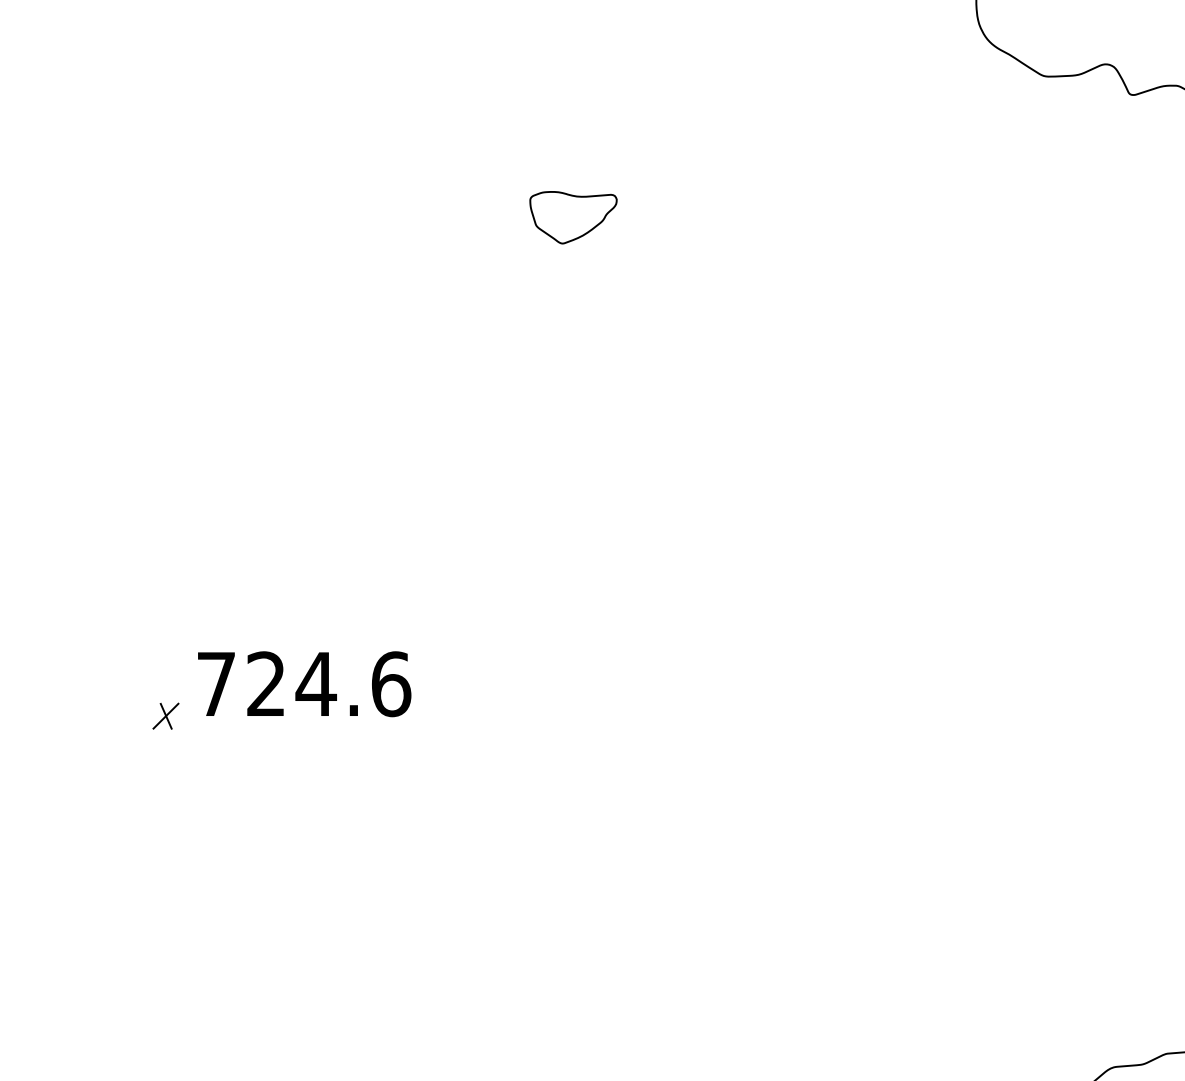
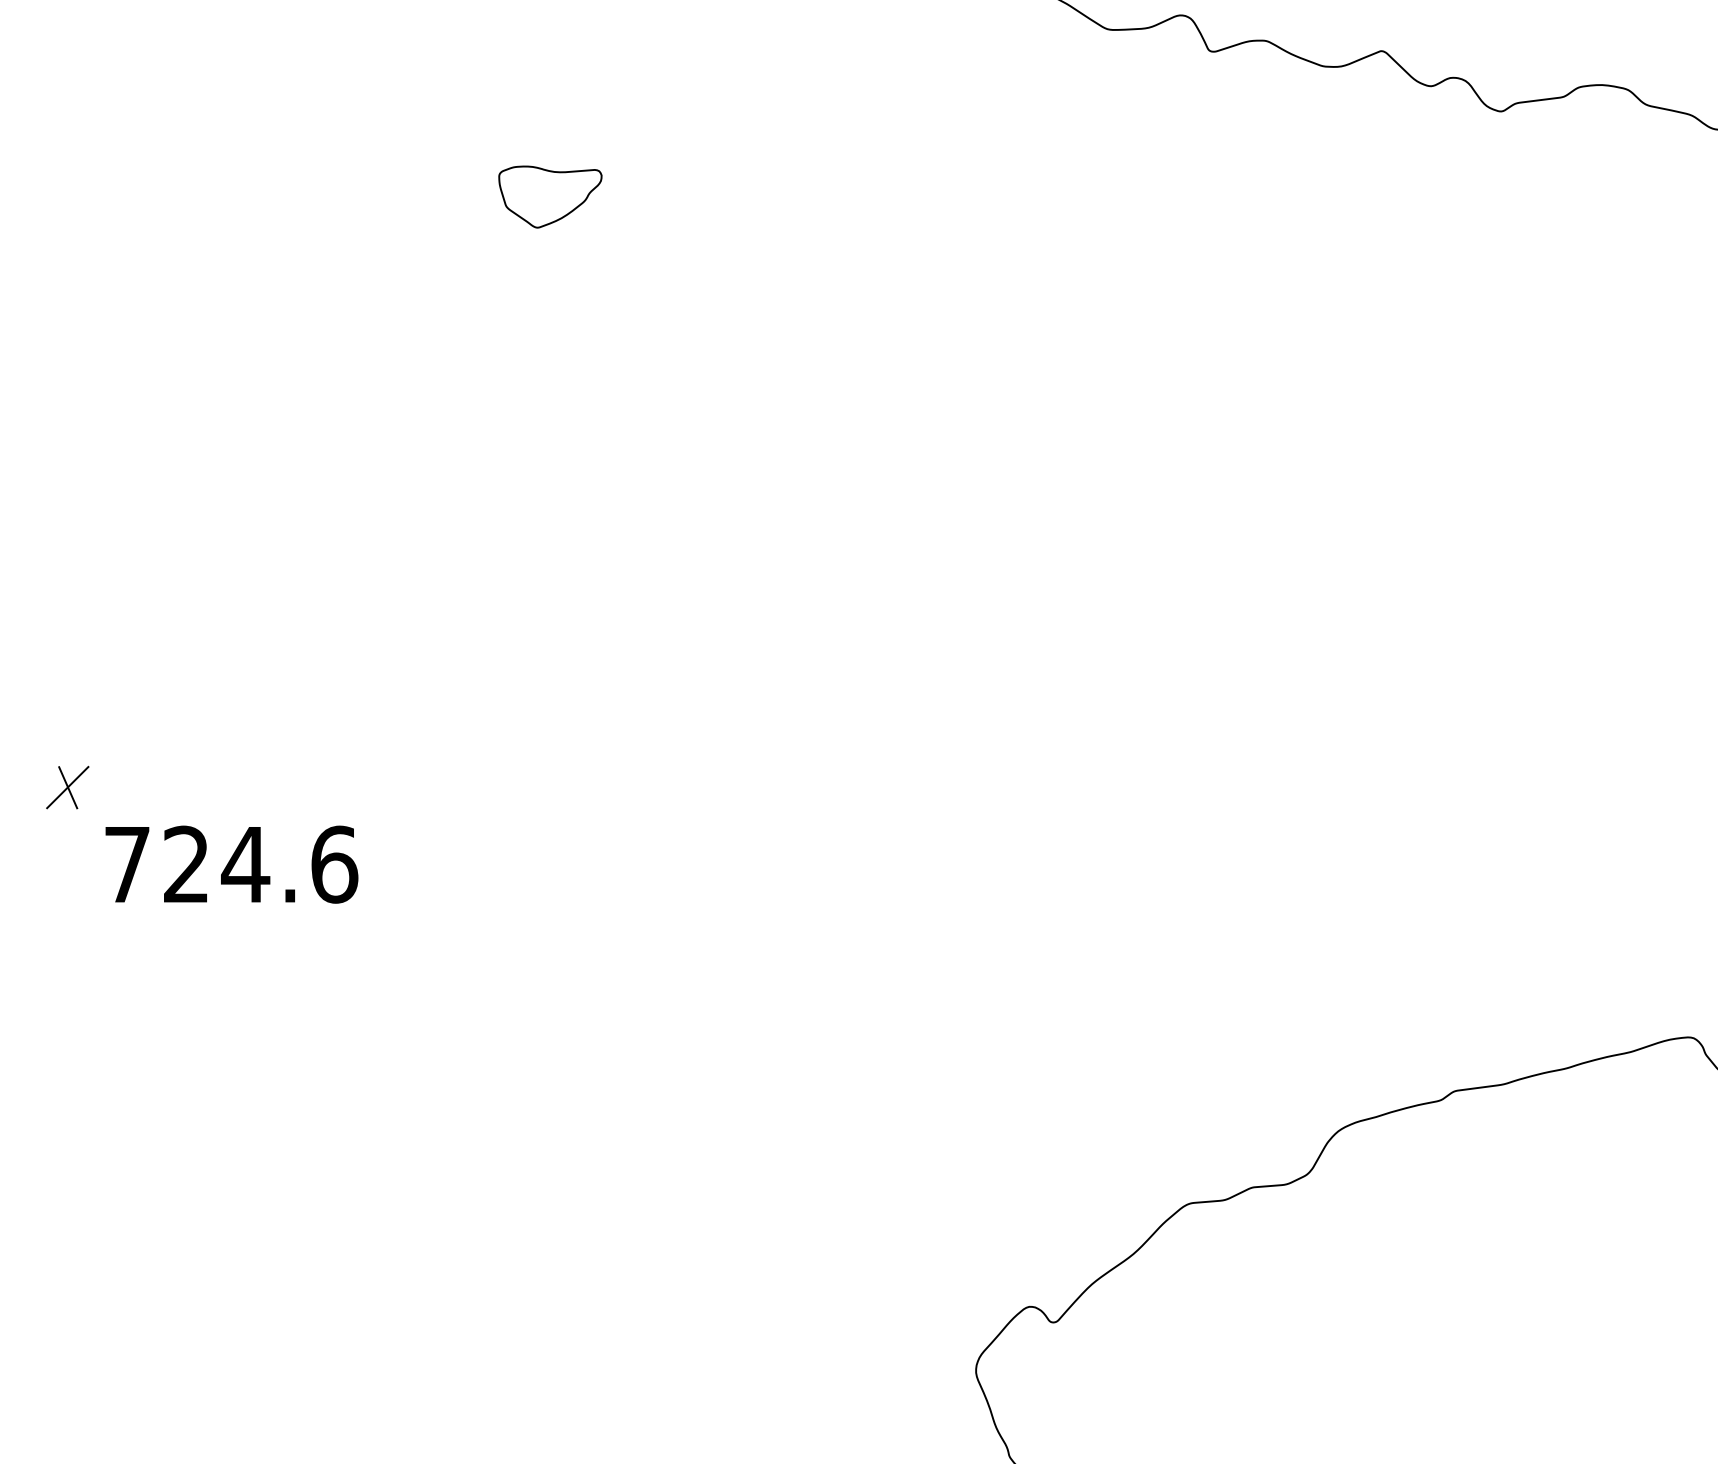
text: (304, 684) -> (231, 864), moved
part: (165, 716) -> (67, 787), size x1.4

